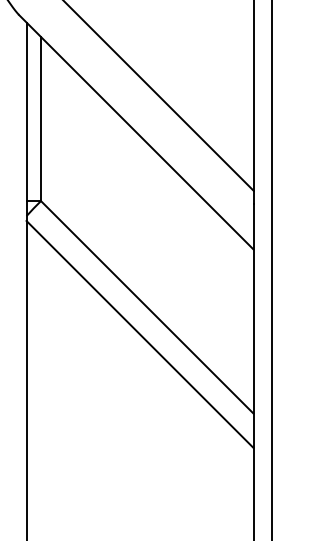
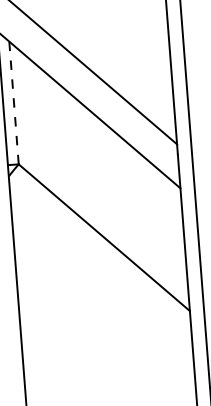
line: (41, 119) -> (14, 103), solid -> dashed
line: (139, 333) -> (100, 257), removed

